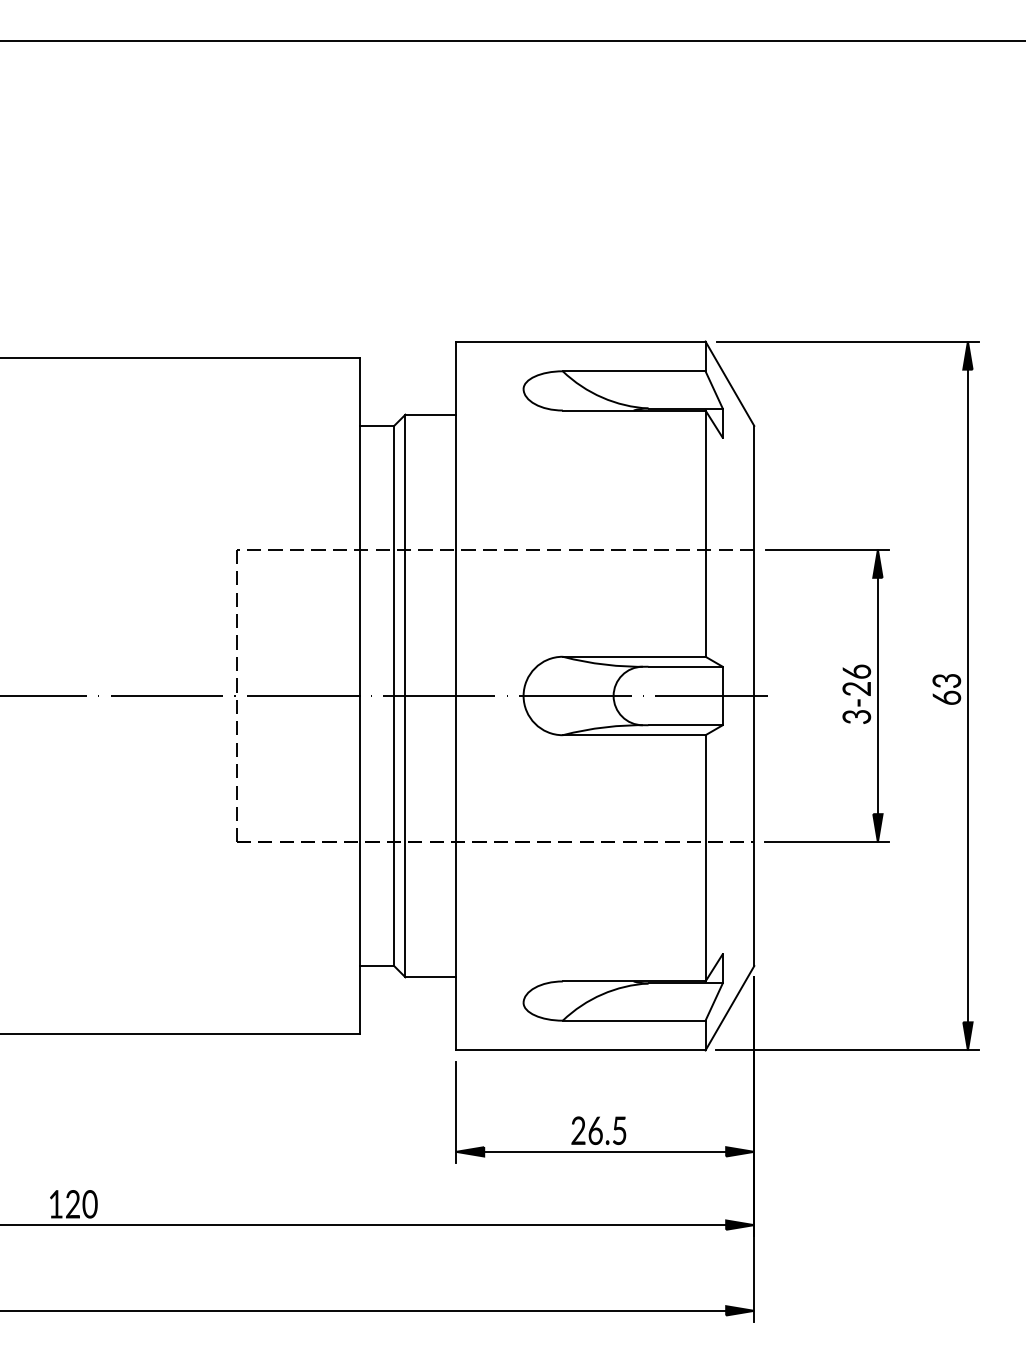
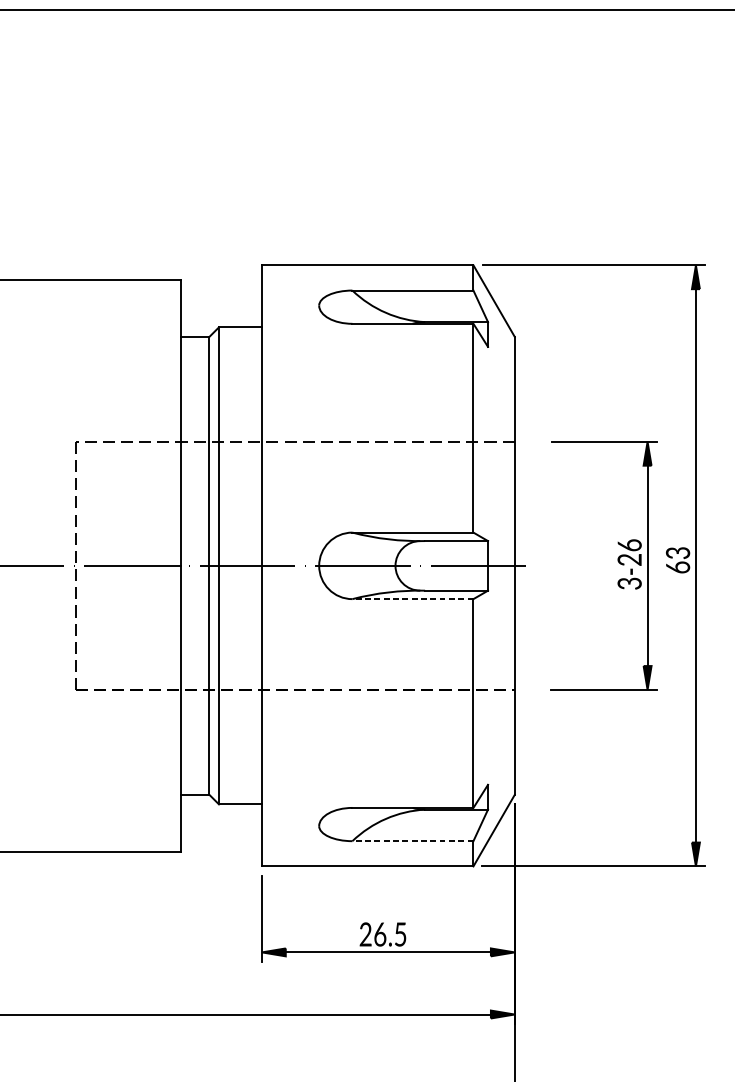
part: (842, 690) -> (617, 561), moved
line: (633, 735) -> (412, 599), solid -> dashed
line: (633, 1020) -> (412, 841), solid -> dashed

